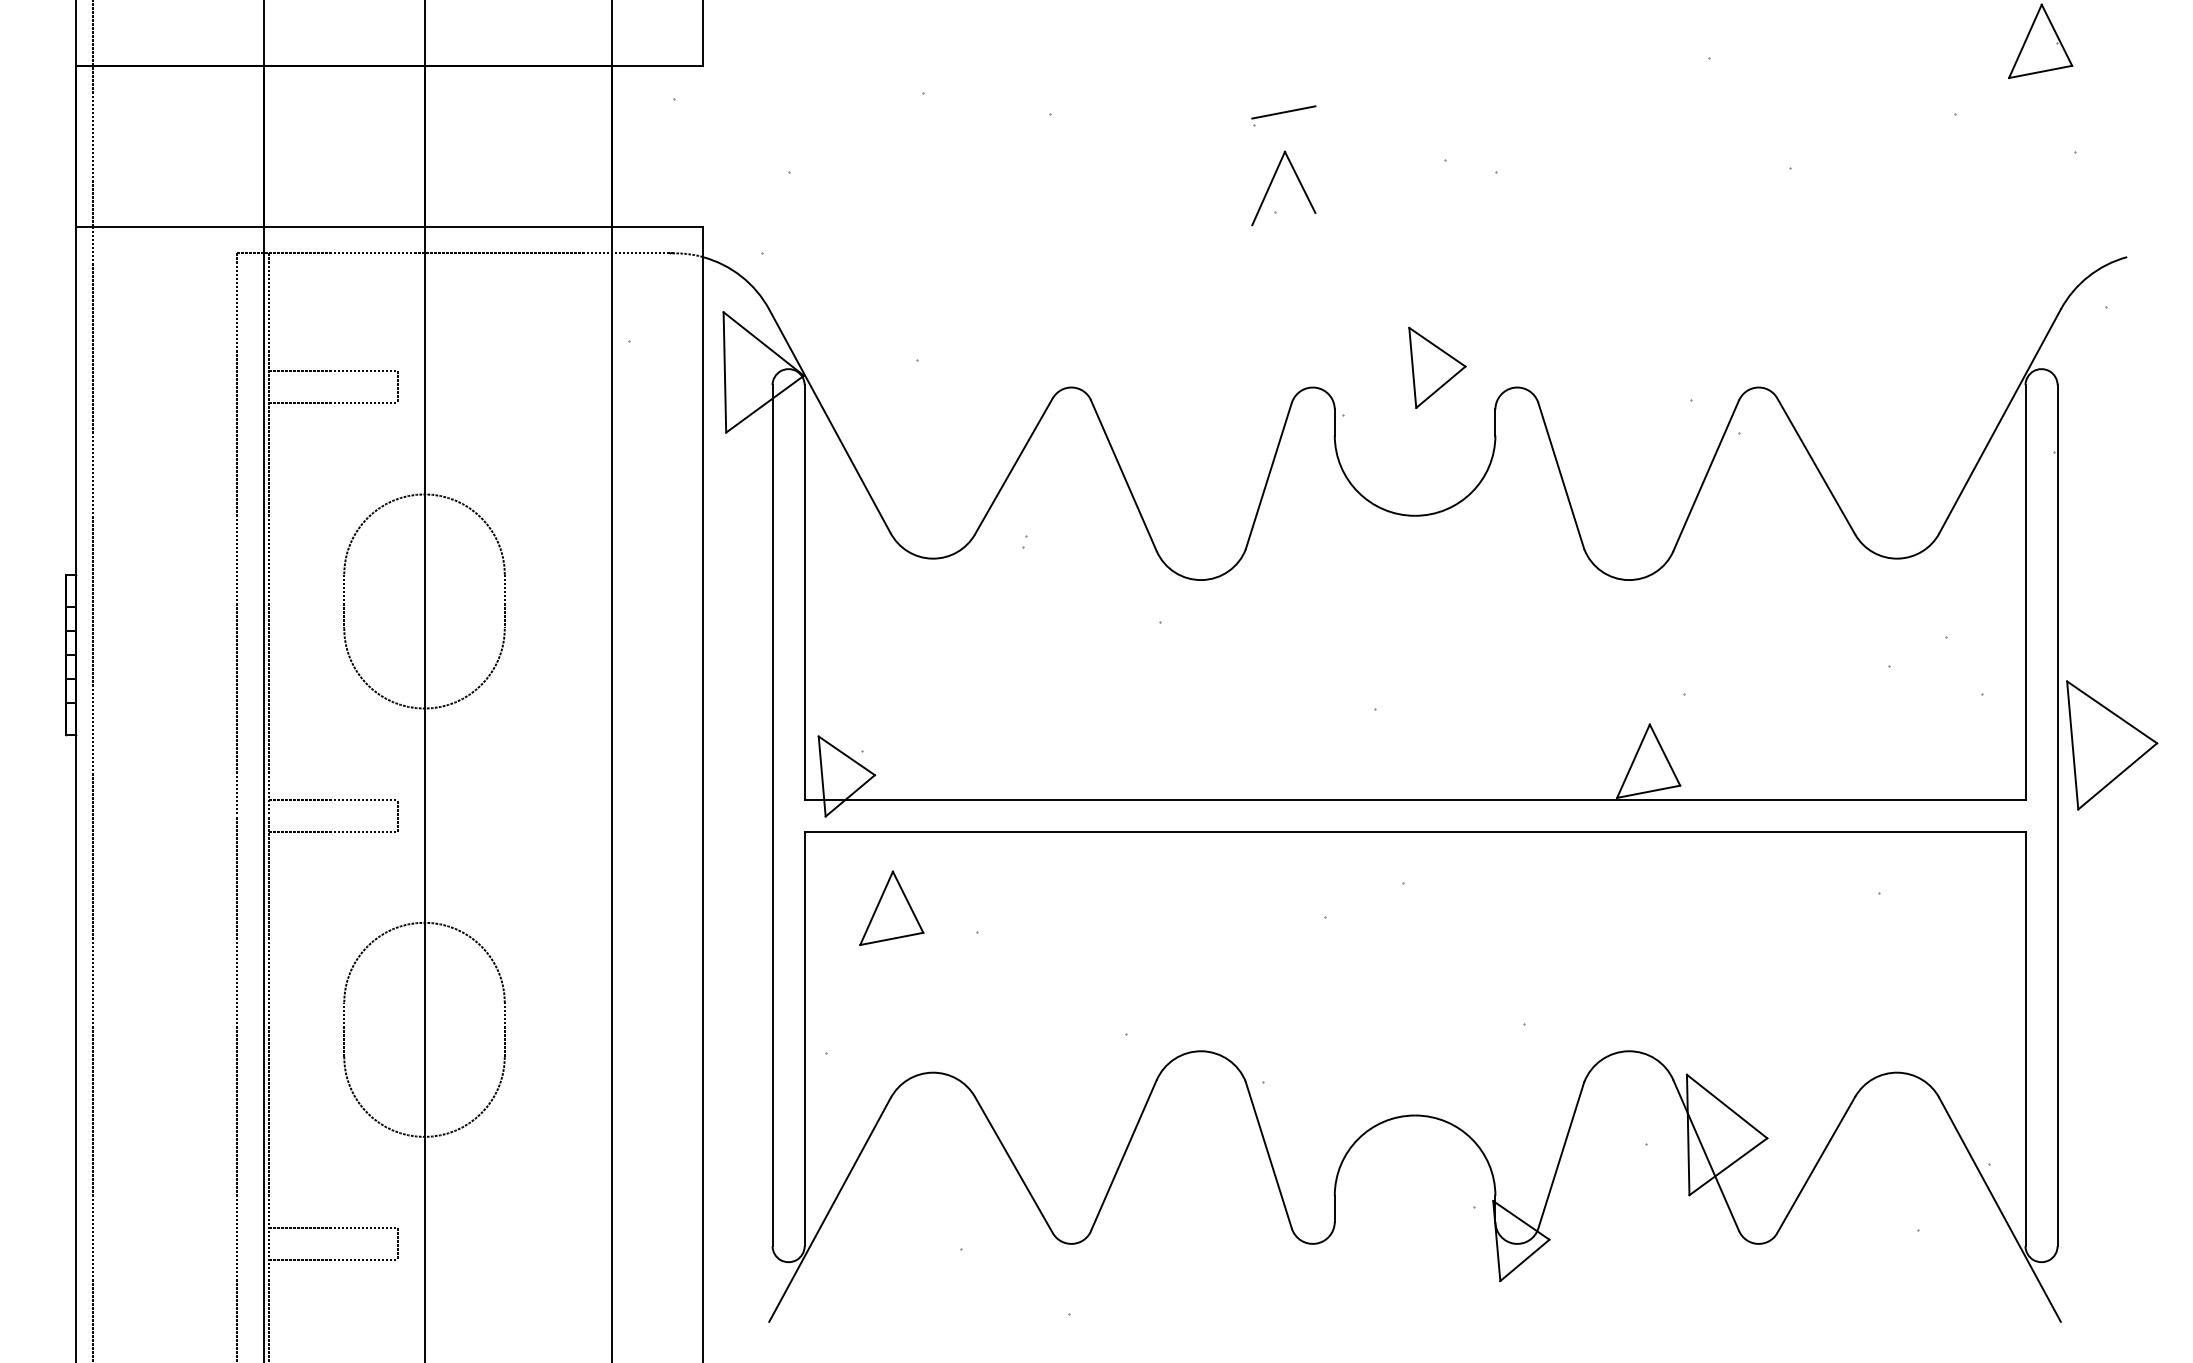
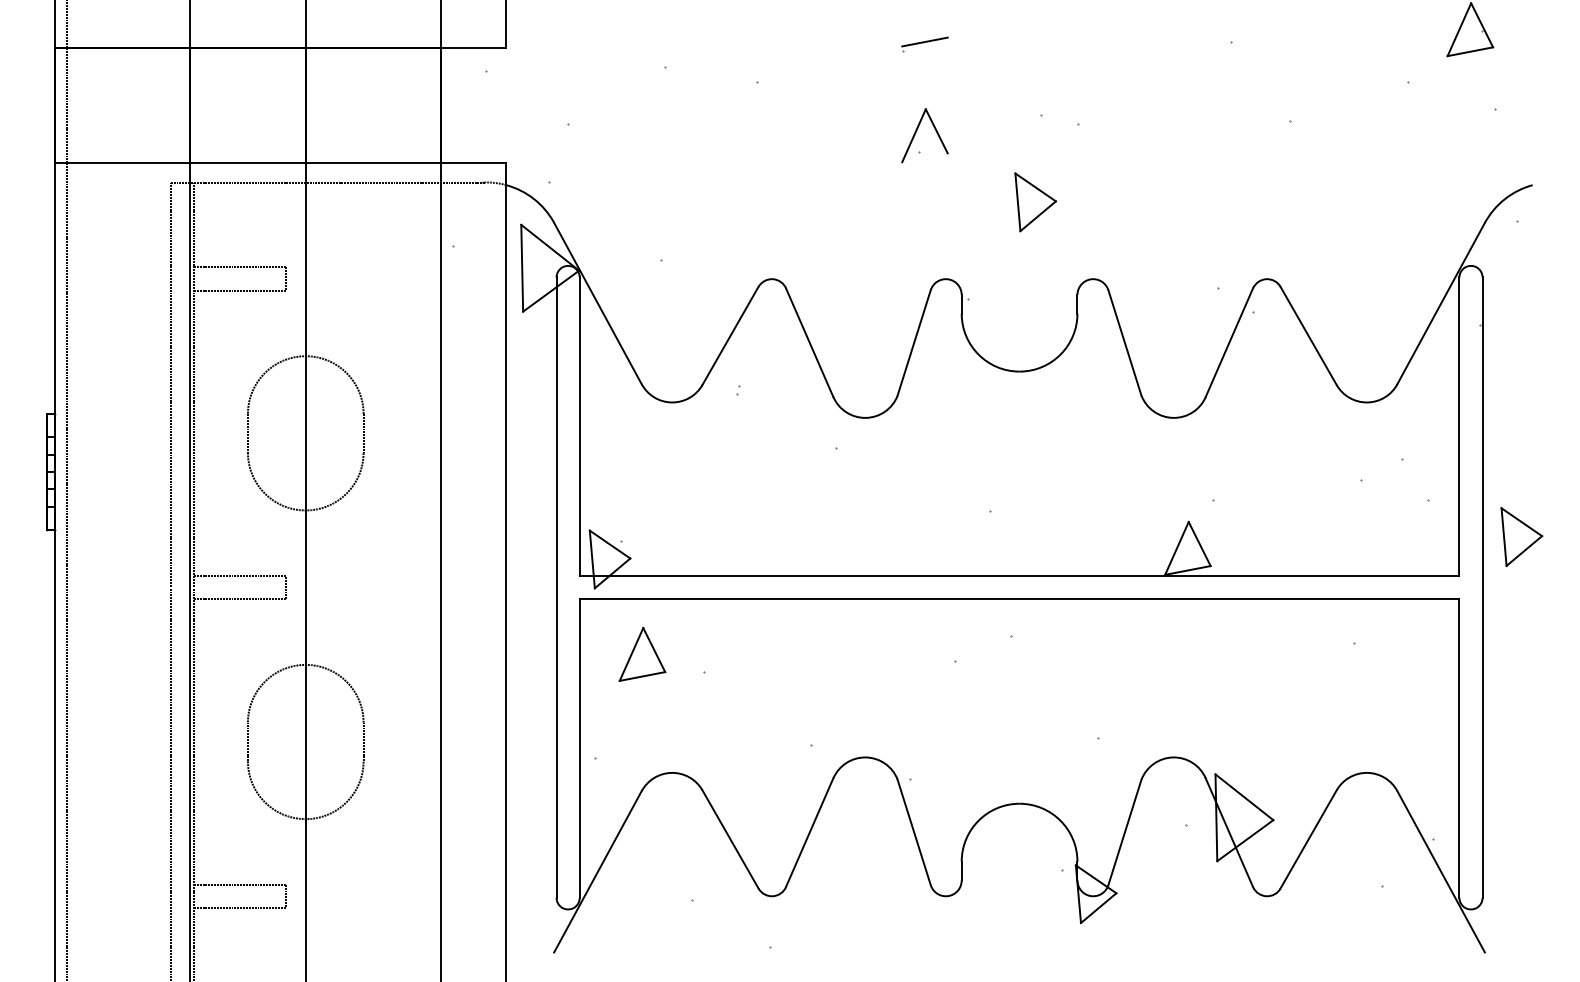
part: (1283, 115) -> (924, 44), moved
part: (1437, 367) -> (1035, 202), moved
part: (2111, 745) -> (1521, 537), size x0.62

